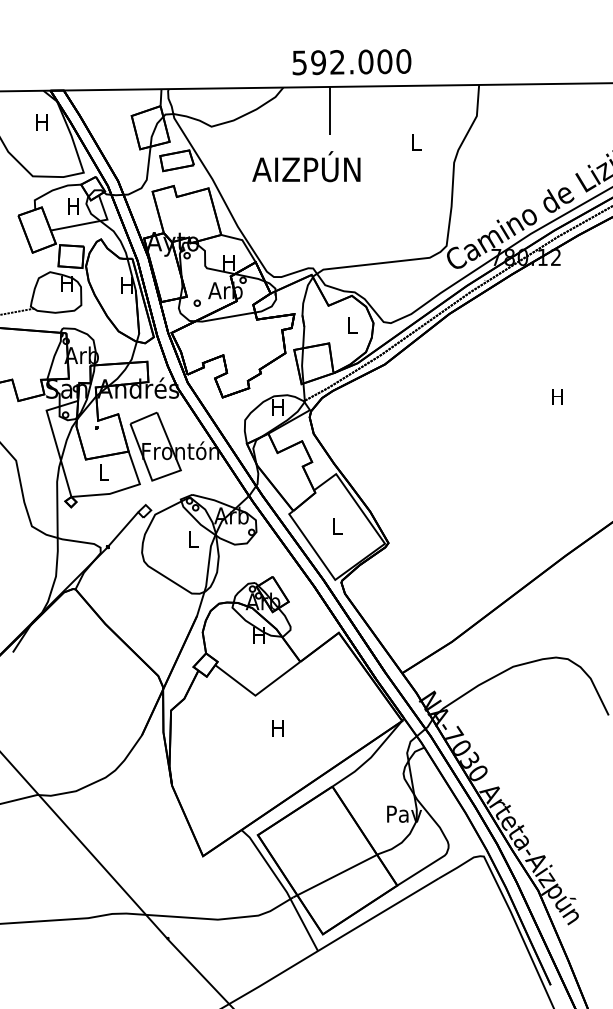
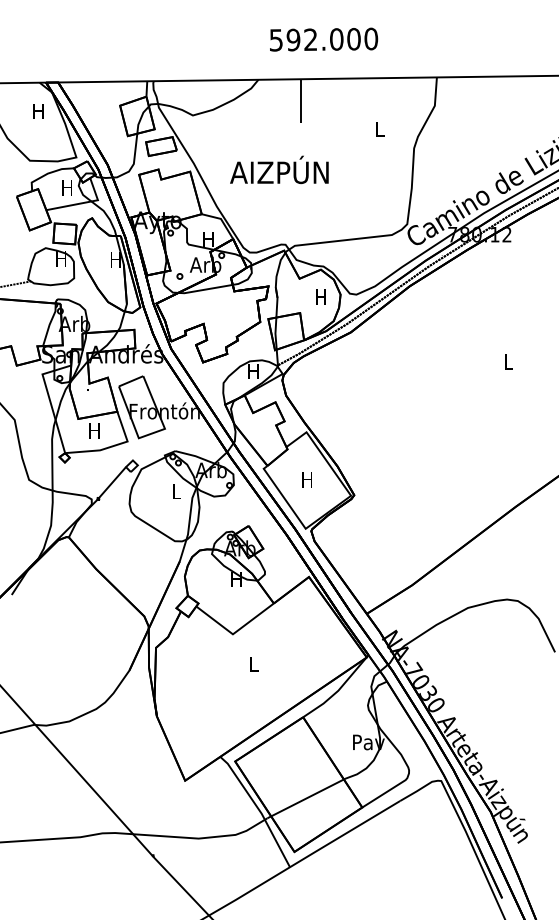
text: (352, 62) -> (324, 39), moved
text: (306, 166) -> (279, 169), moved
text: (351, 325) -> (320, 296), L -> H
text: (557, 396) -> (508, 361), H -> L
text: (103, 472) -> (94, 430), L -> H
text: (336, 525) -> (306, 479), L -> H
text: (277, 728) -> (253, 664), H -> L

